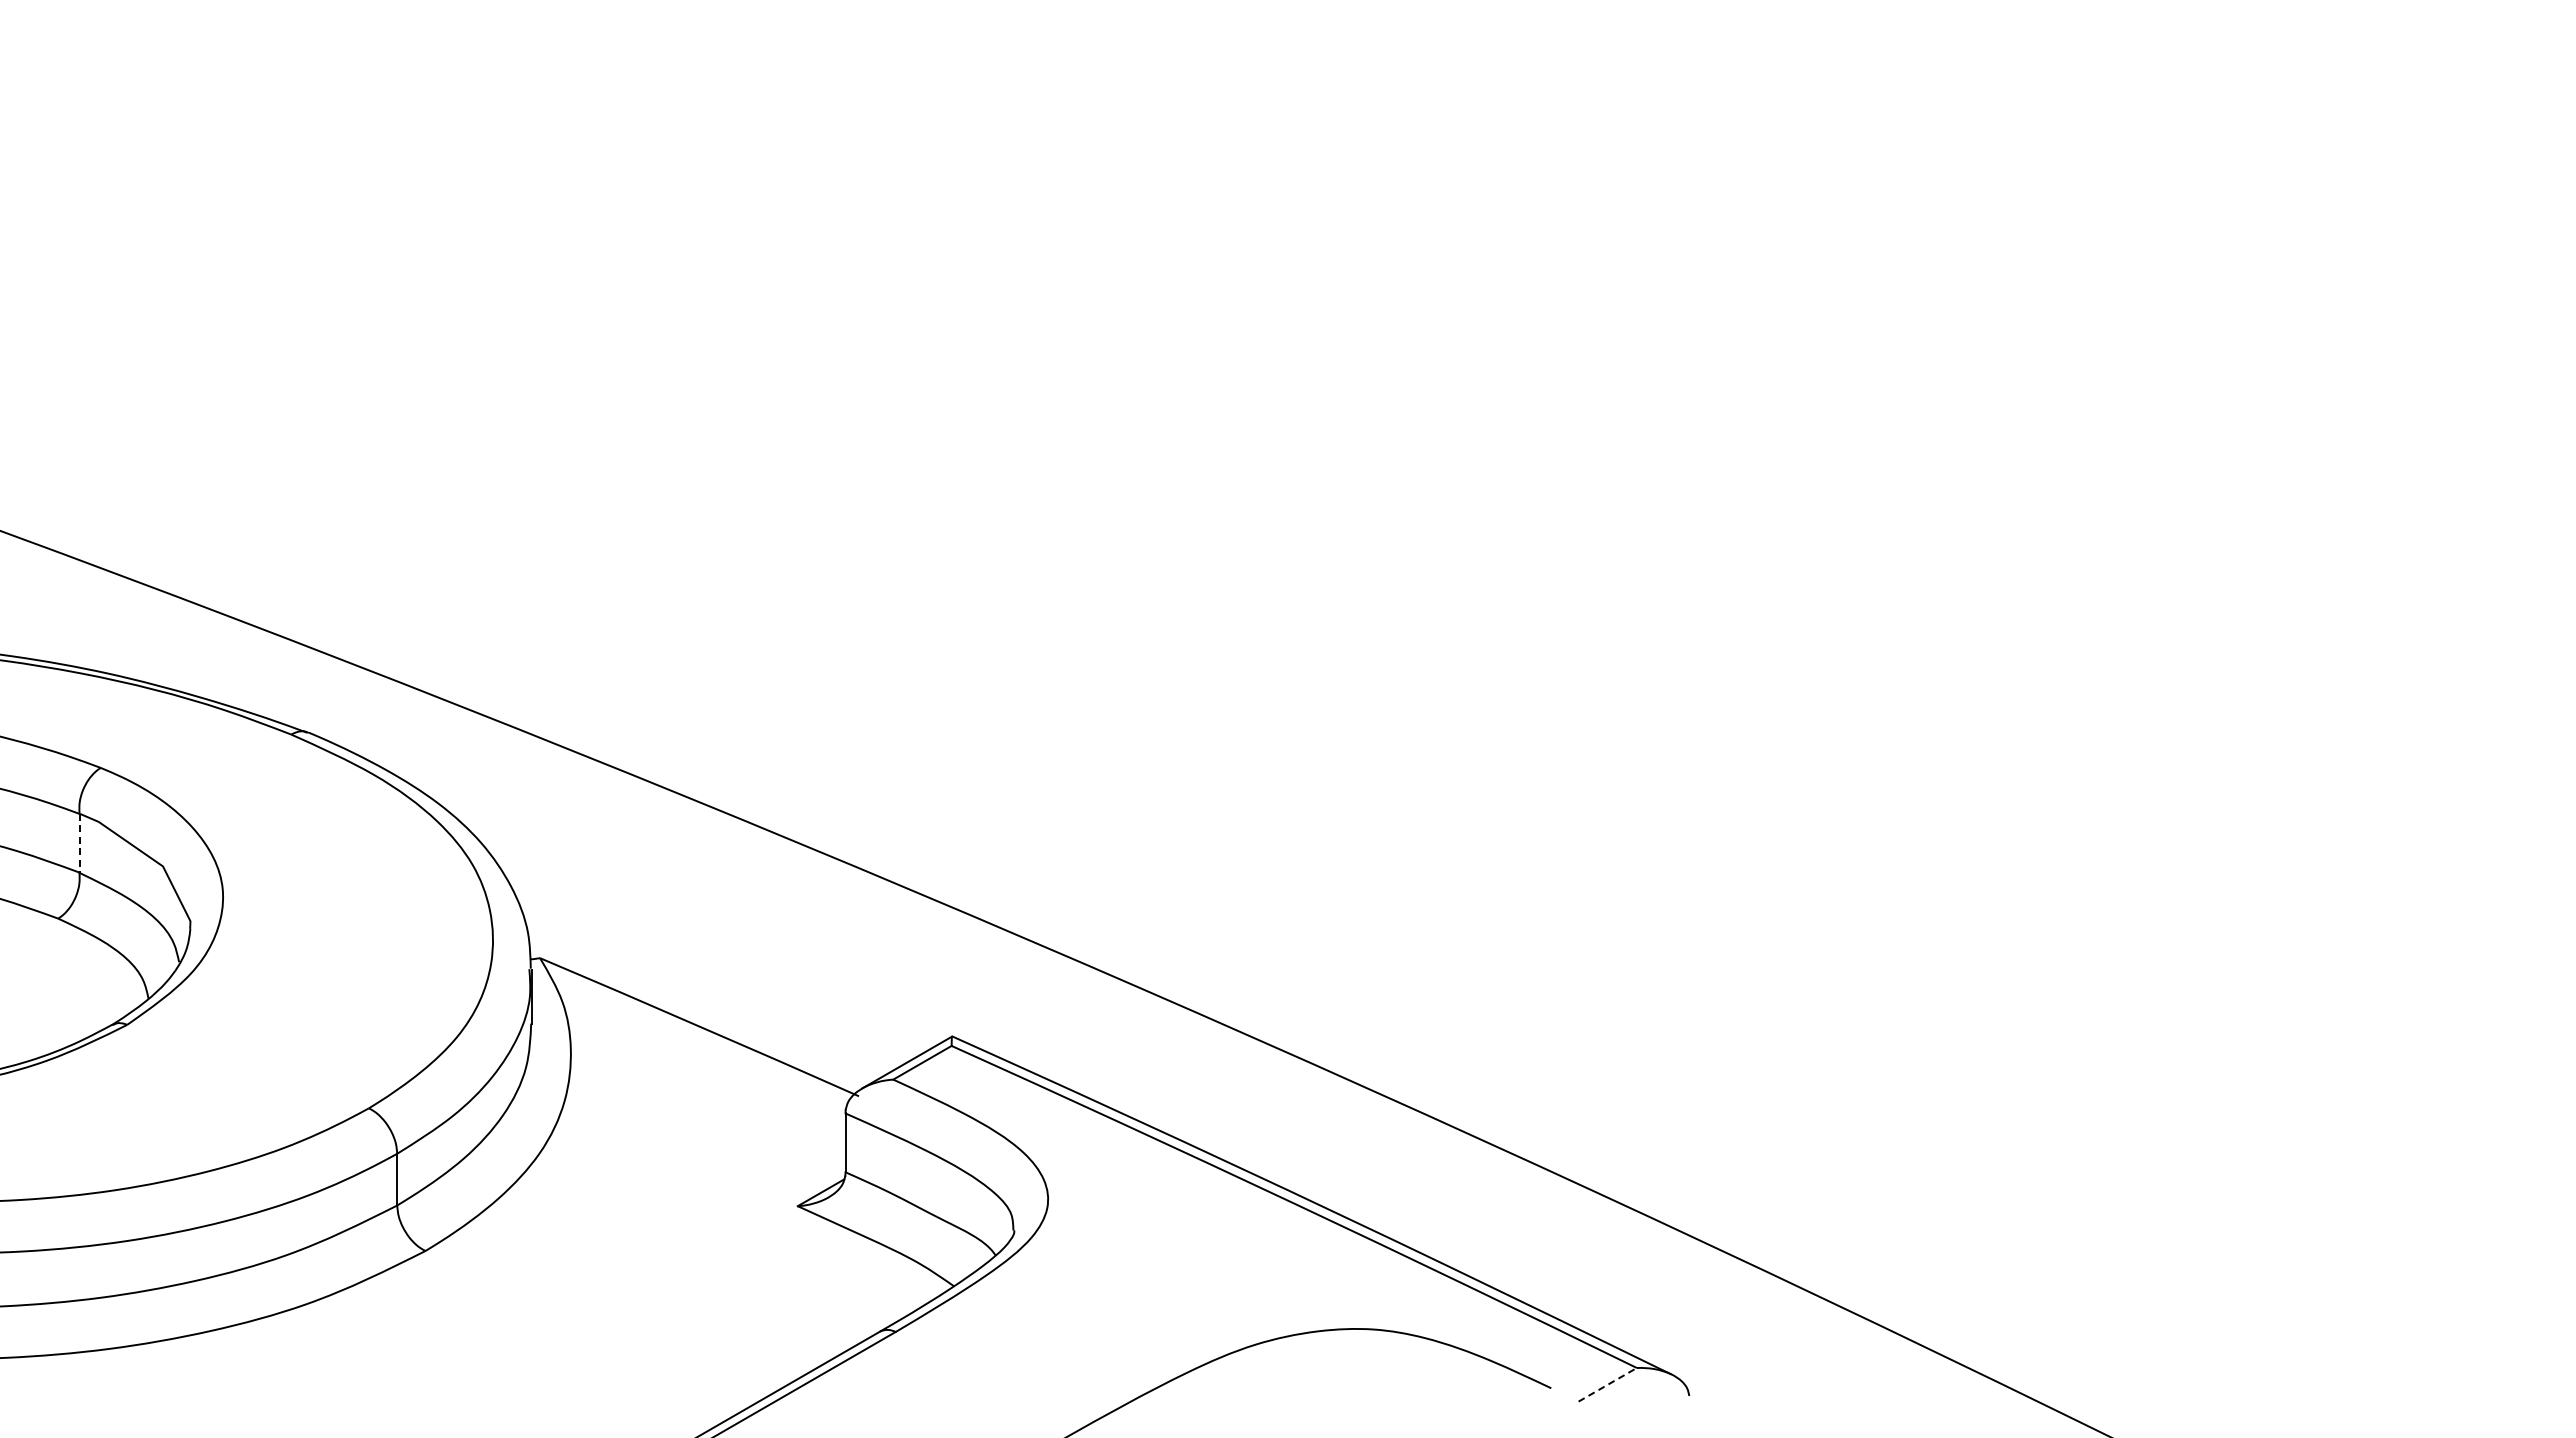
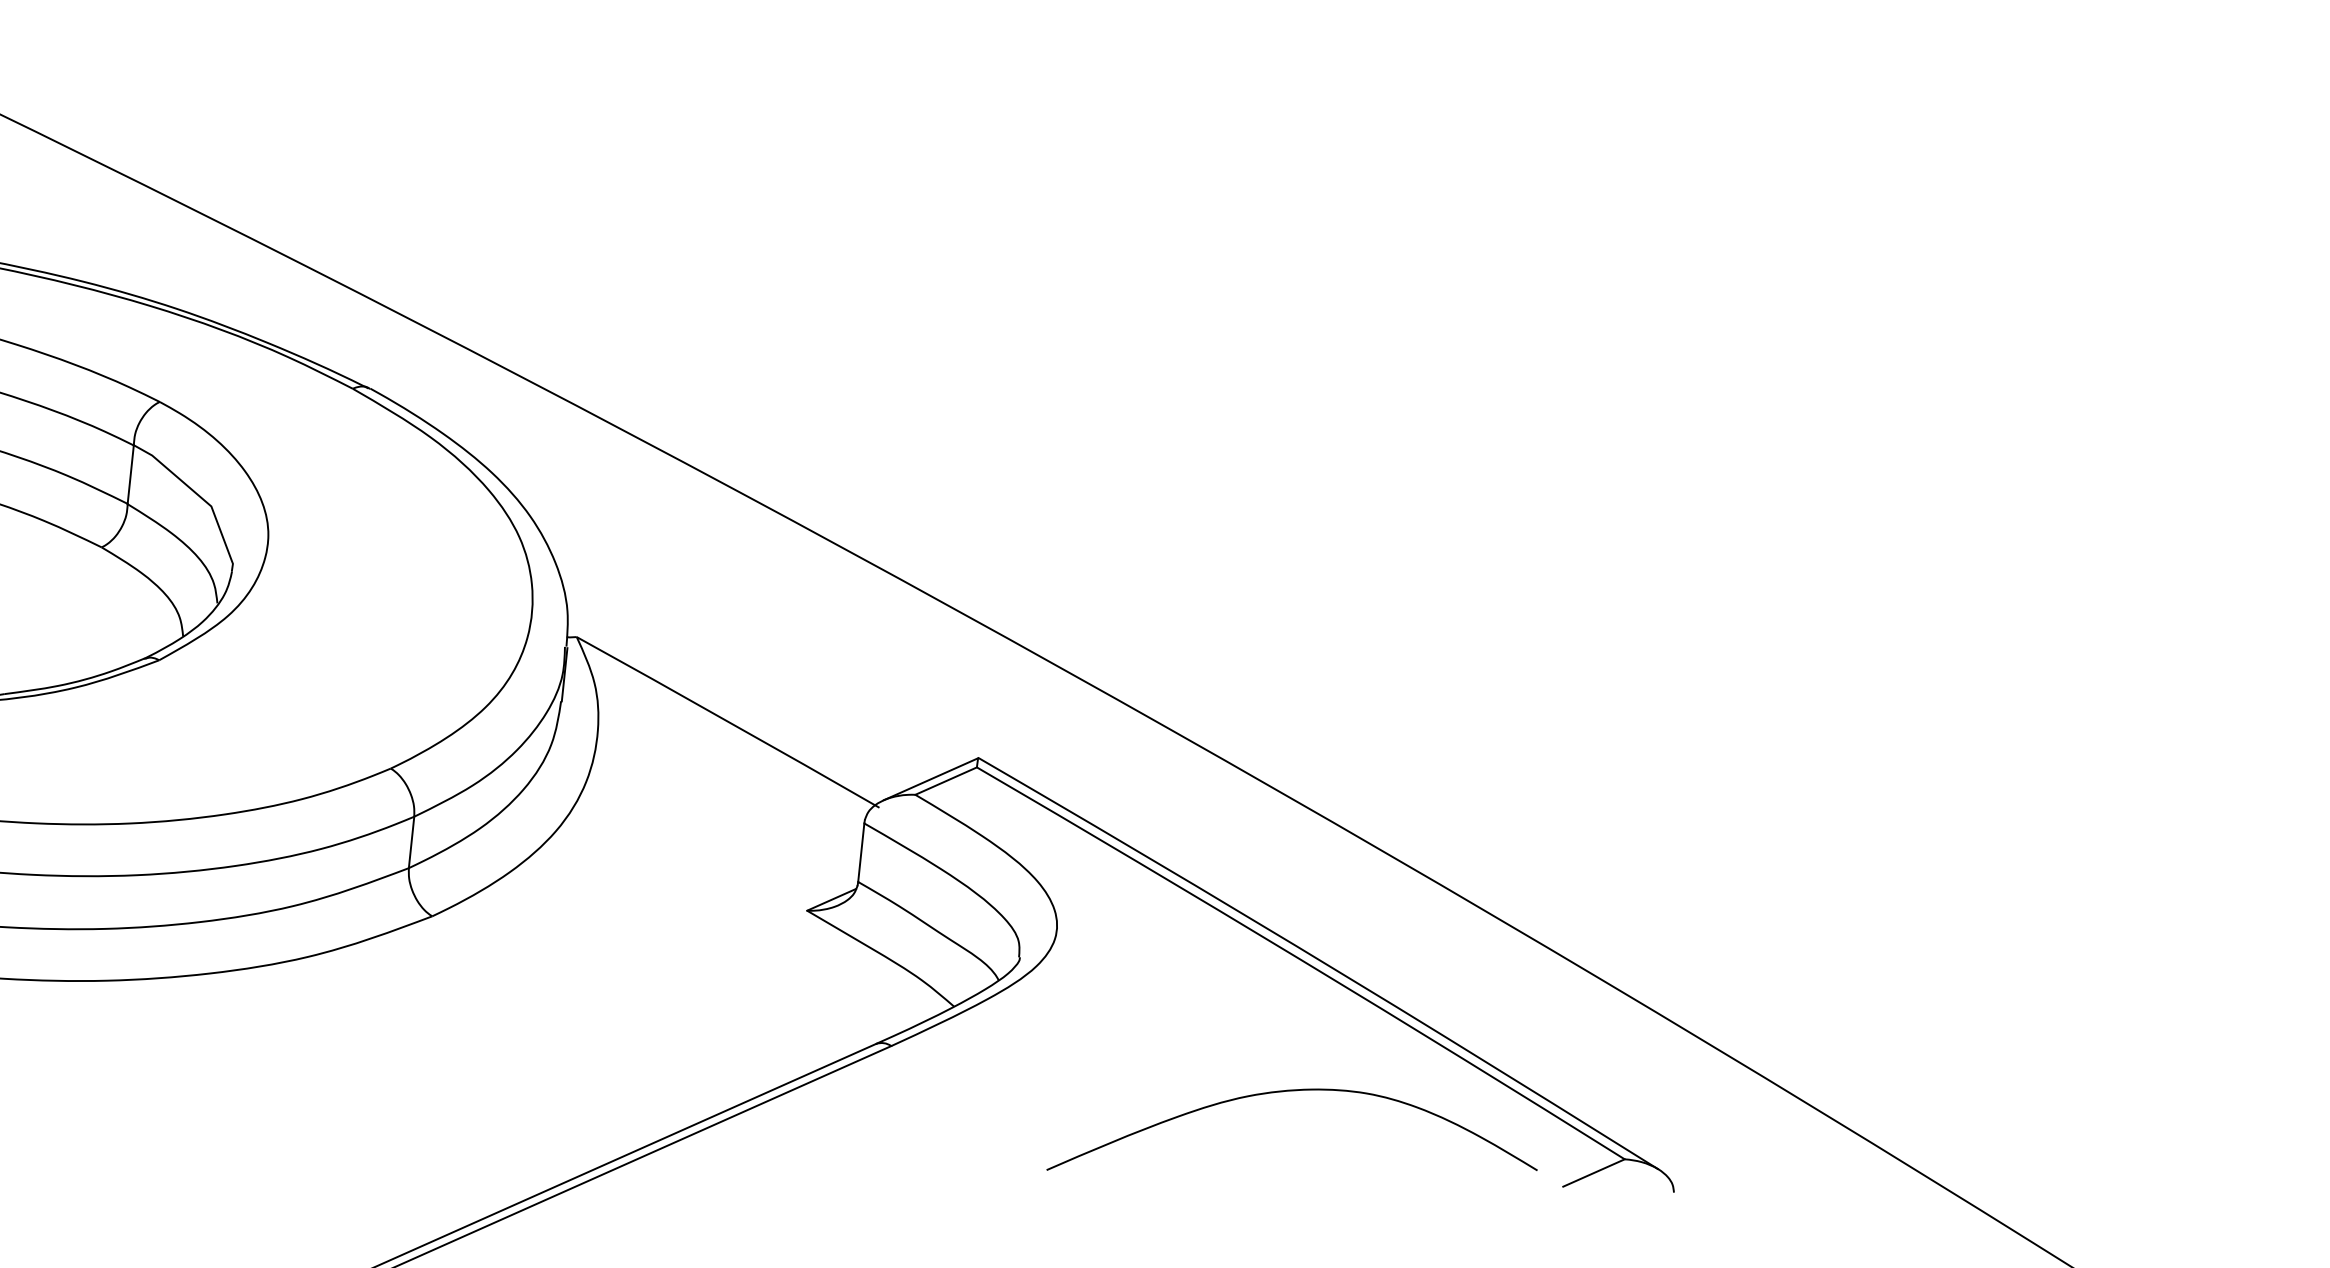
line: (79, 843) -> (130, 474), dashed -> solid
line: (1607, 1384) -> (1593, 1172), dashed -> solid

